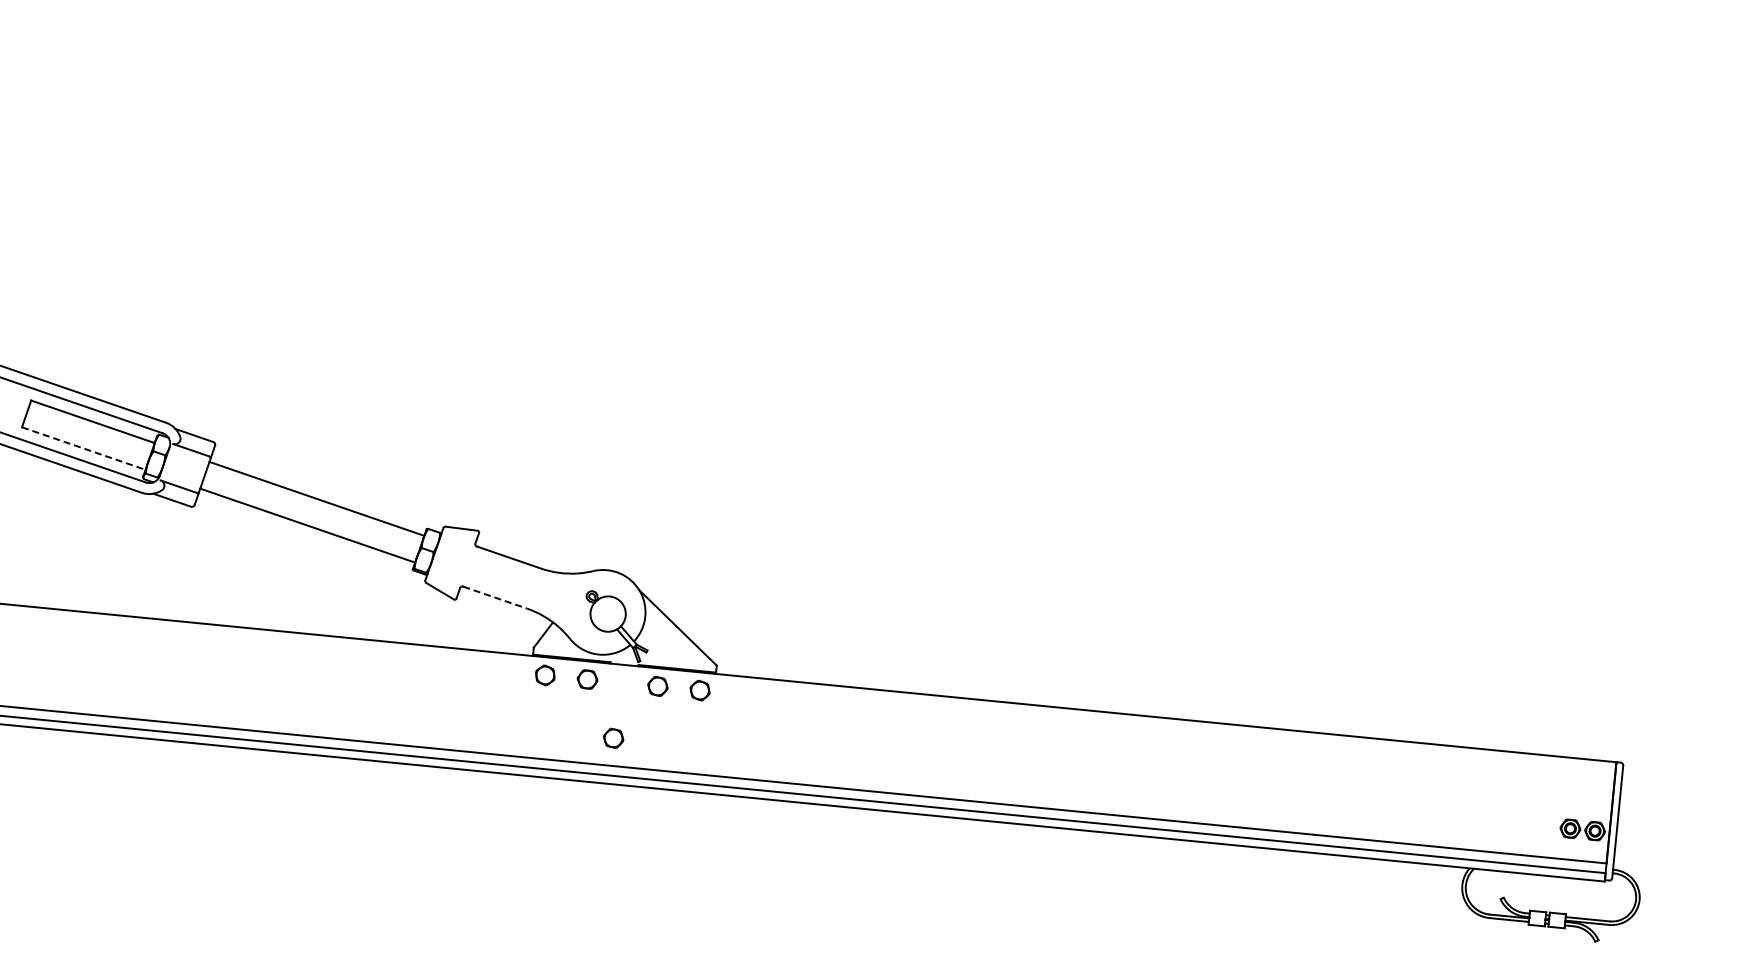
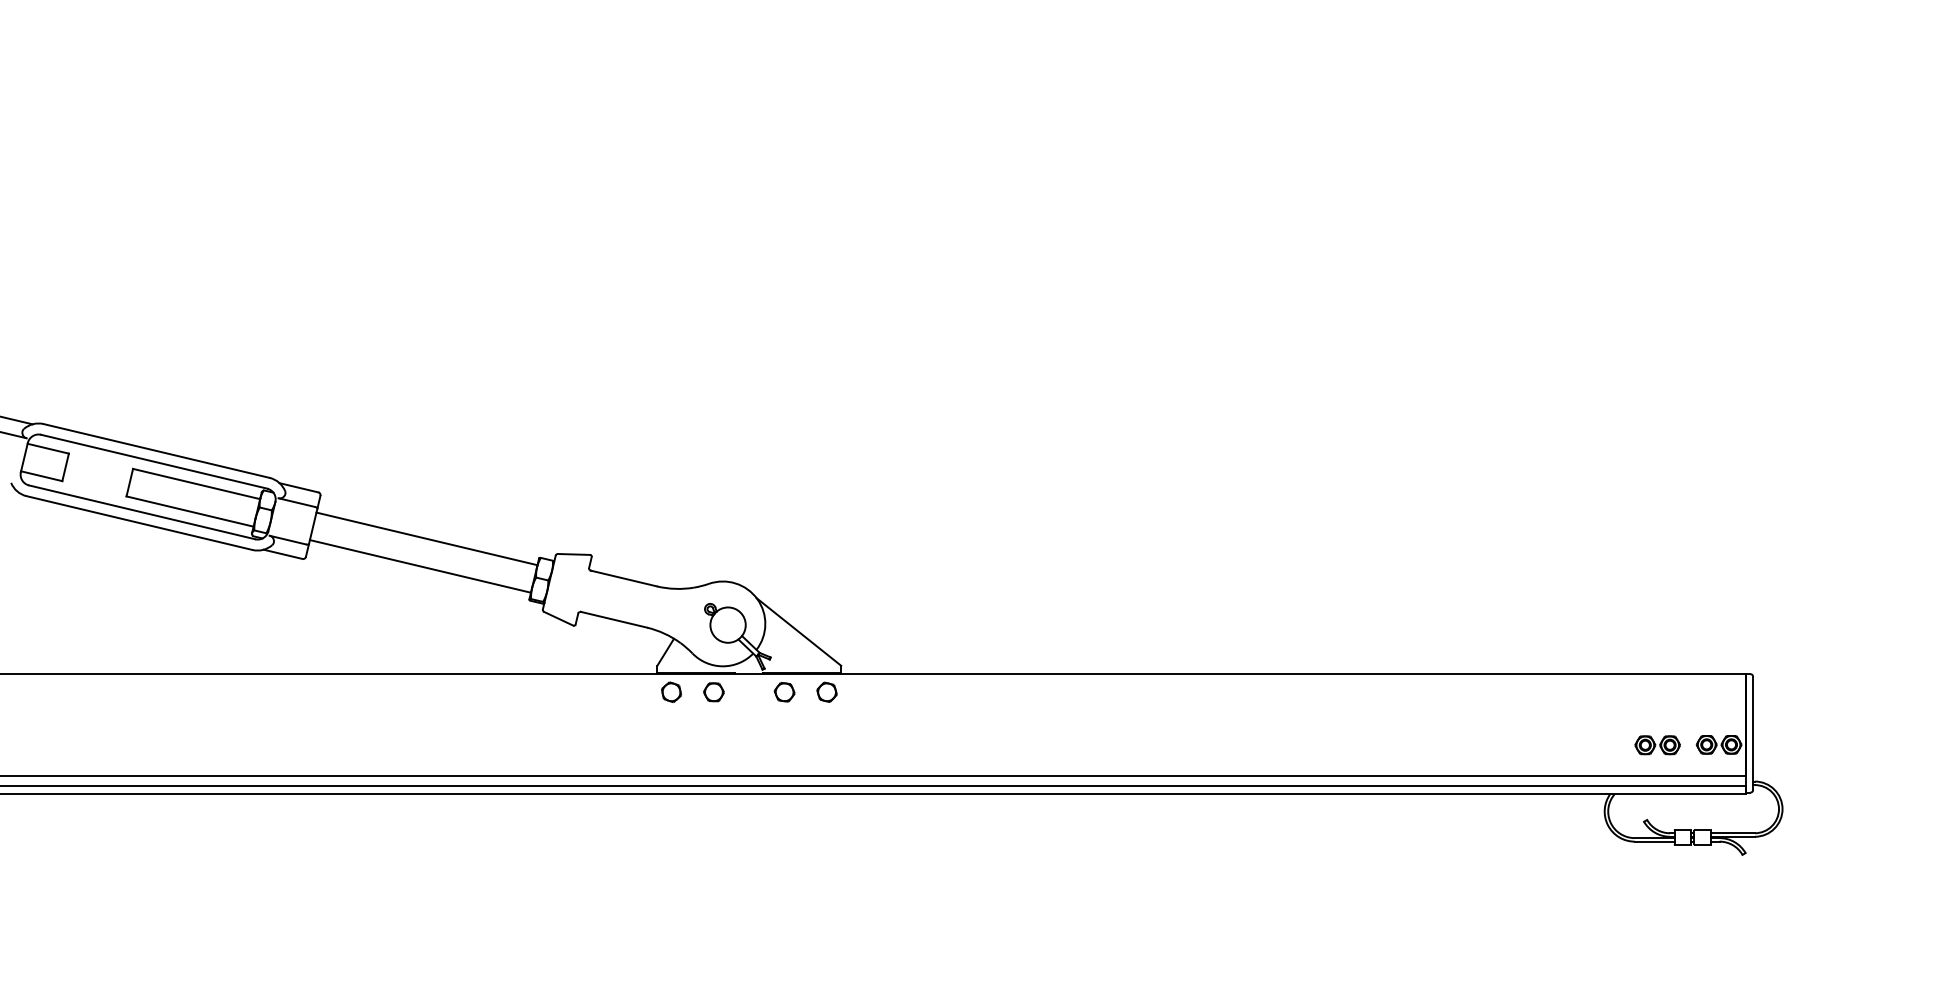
line: (84, 448) -> (190, 511), dashed -> solid
line: (495, 597) -> (614, 619), dashed -> solid
part: (613, 738) -> (745, 748), removed
part: (1521, 824) -> (1657, 745), added

